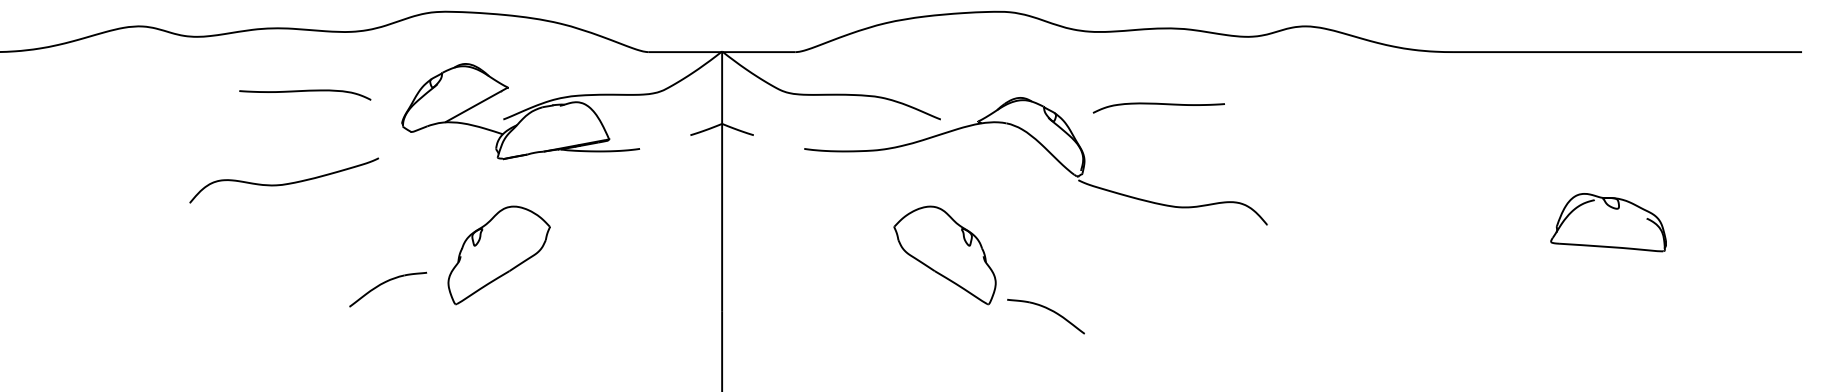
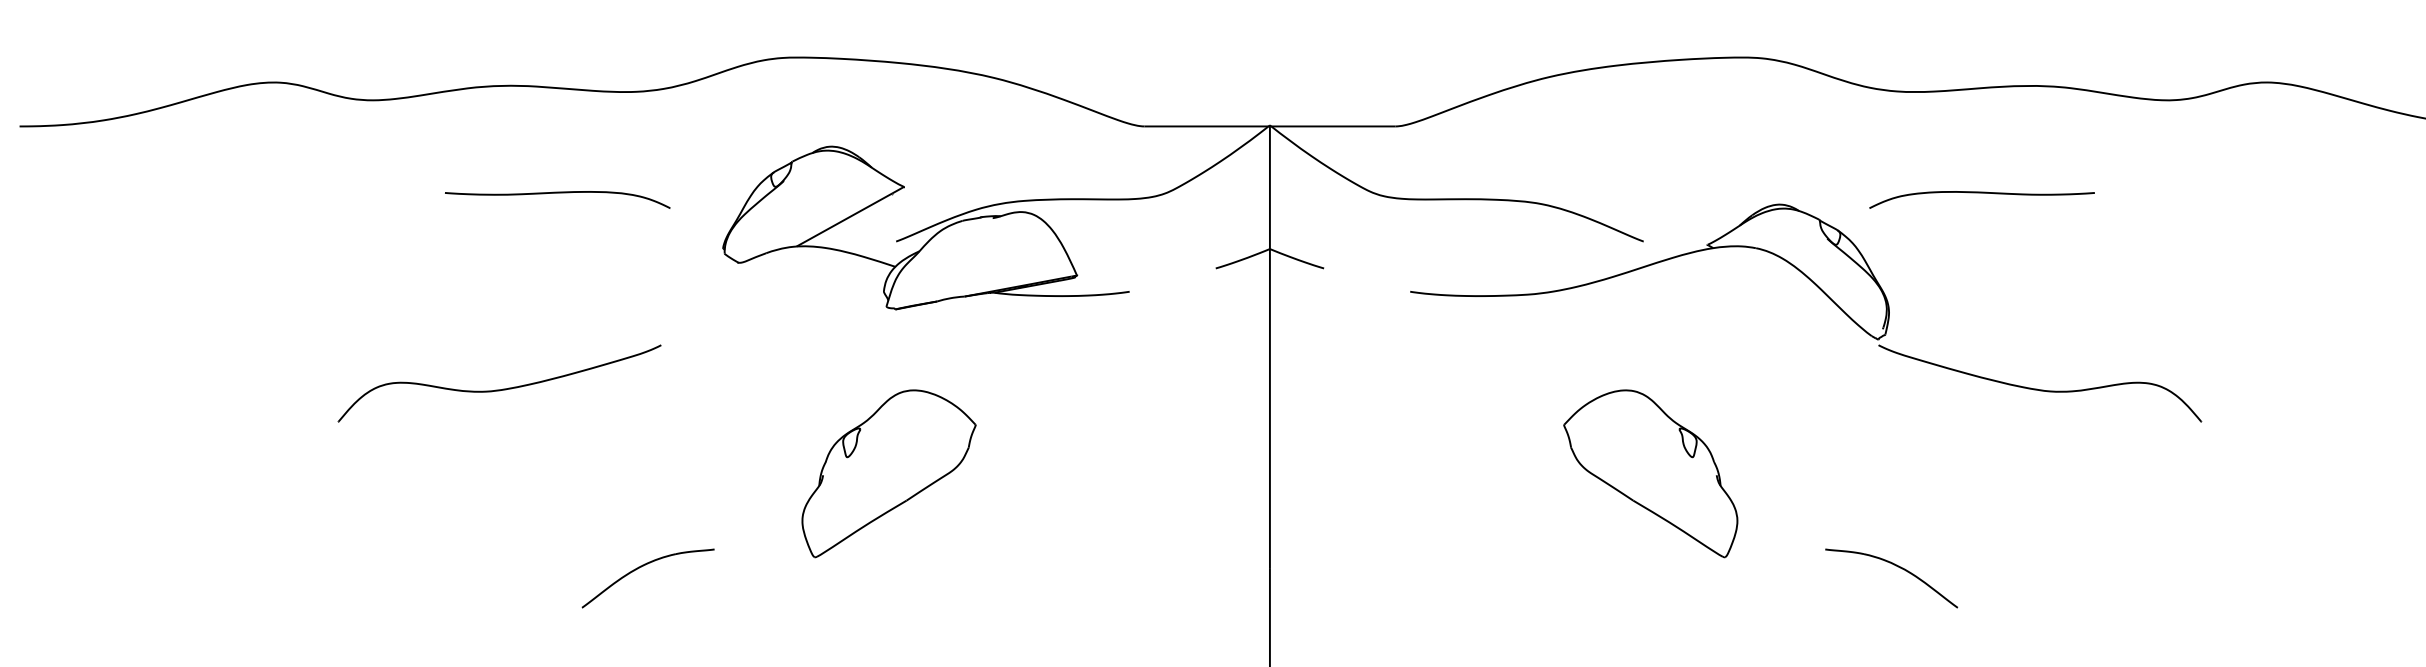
curve: (1158, 104) -> (1981, 193), moved
part: (284, 180) -> (500, 383), moved
part: (385, 283) -> (643, 567), moved
part: (1049, 310) -> (1897, 567), moved

